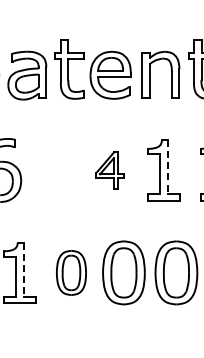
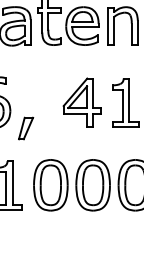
line: (168, 167) -> (129, 100), dashed -> solid
part: (109, 170) -> (81, 102), size x1.67
part: (40, 202) -> (25, 128), added
line: (23, 270) -> (12, 183), dashed -> solid
part: (71, 272) -> (50, 184), size x1.43

